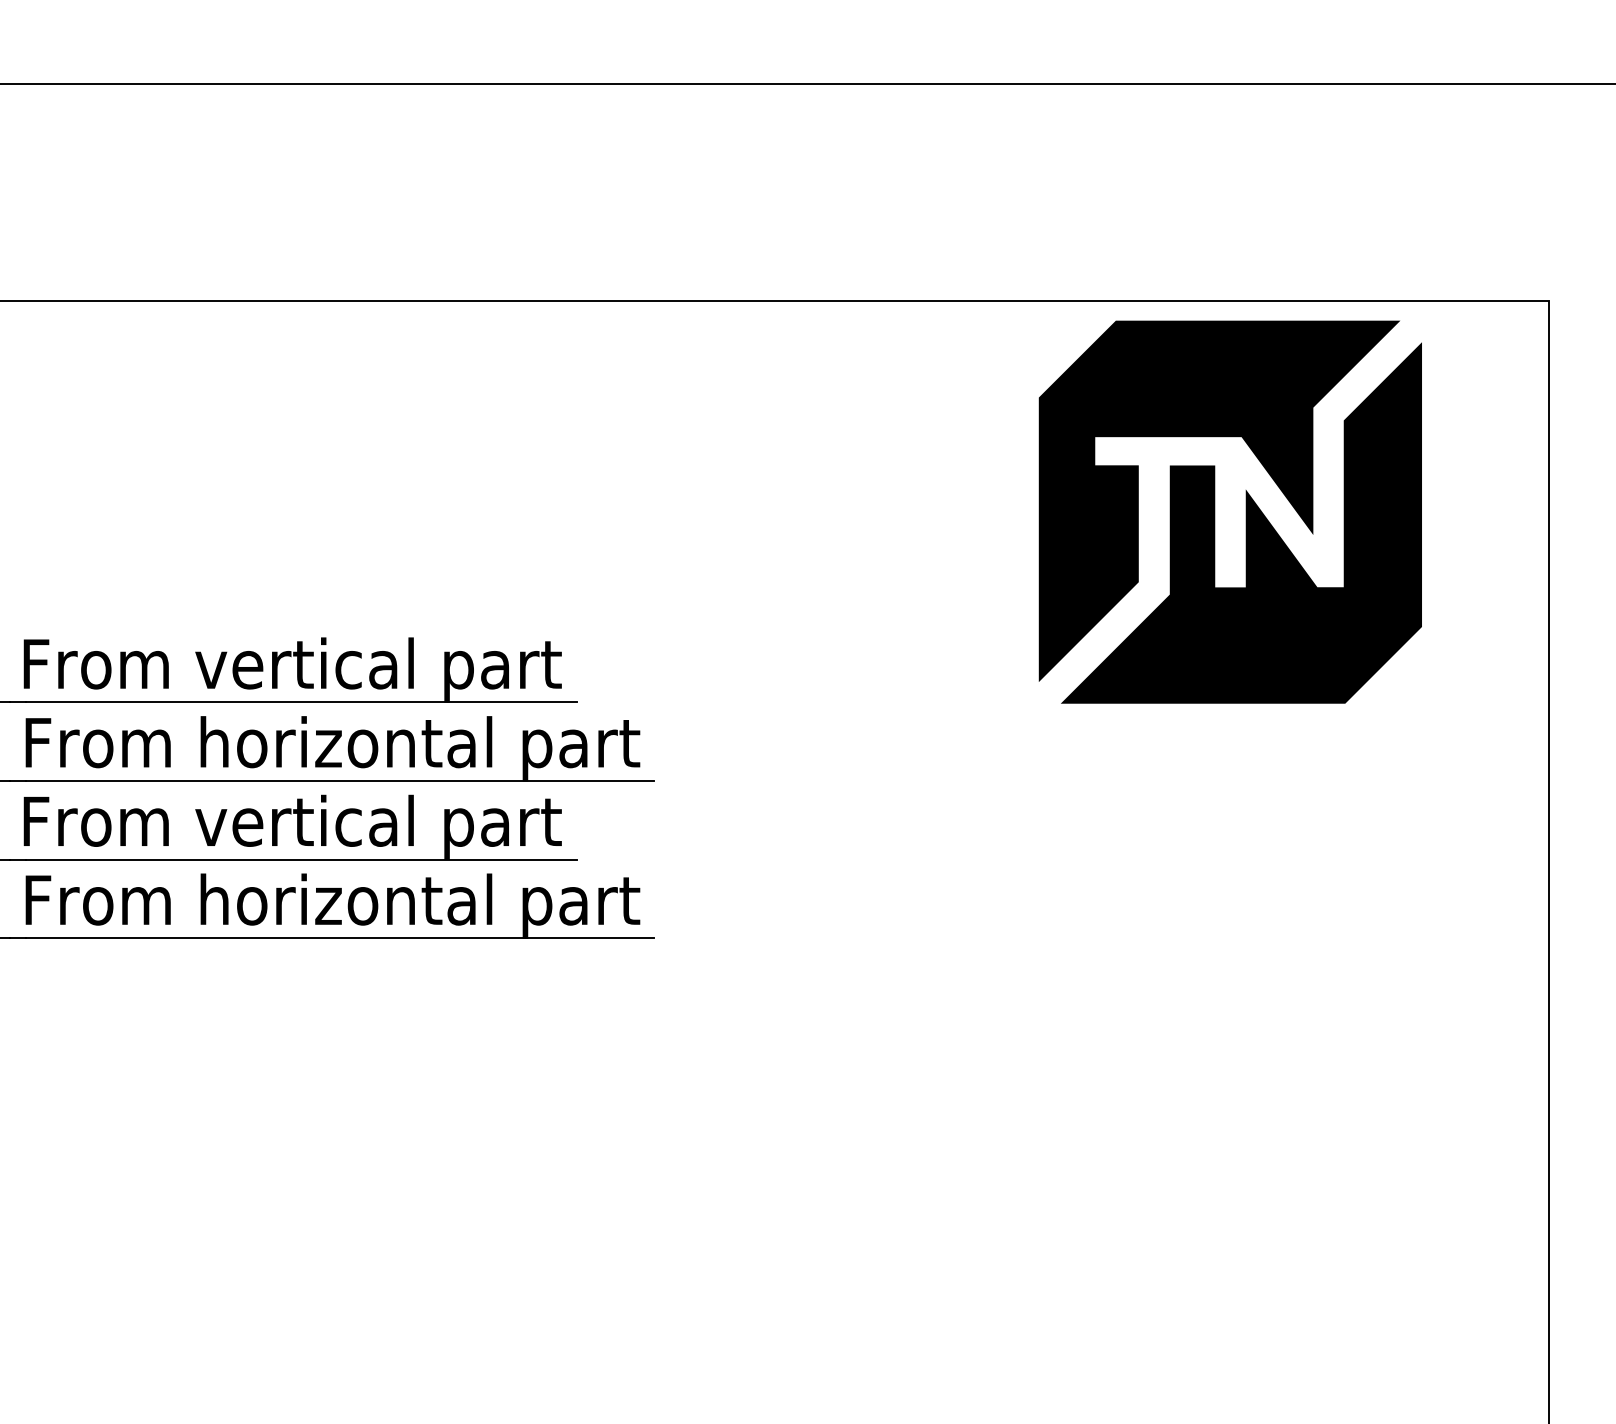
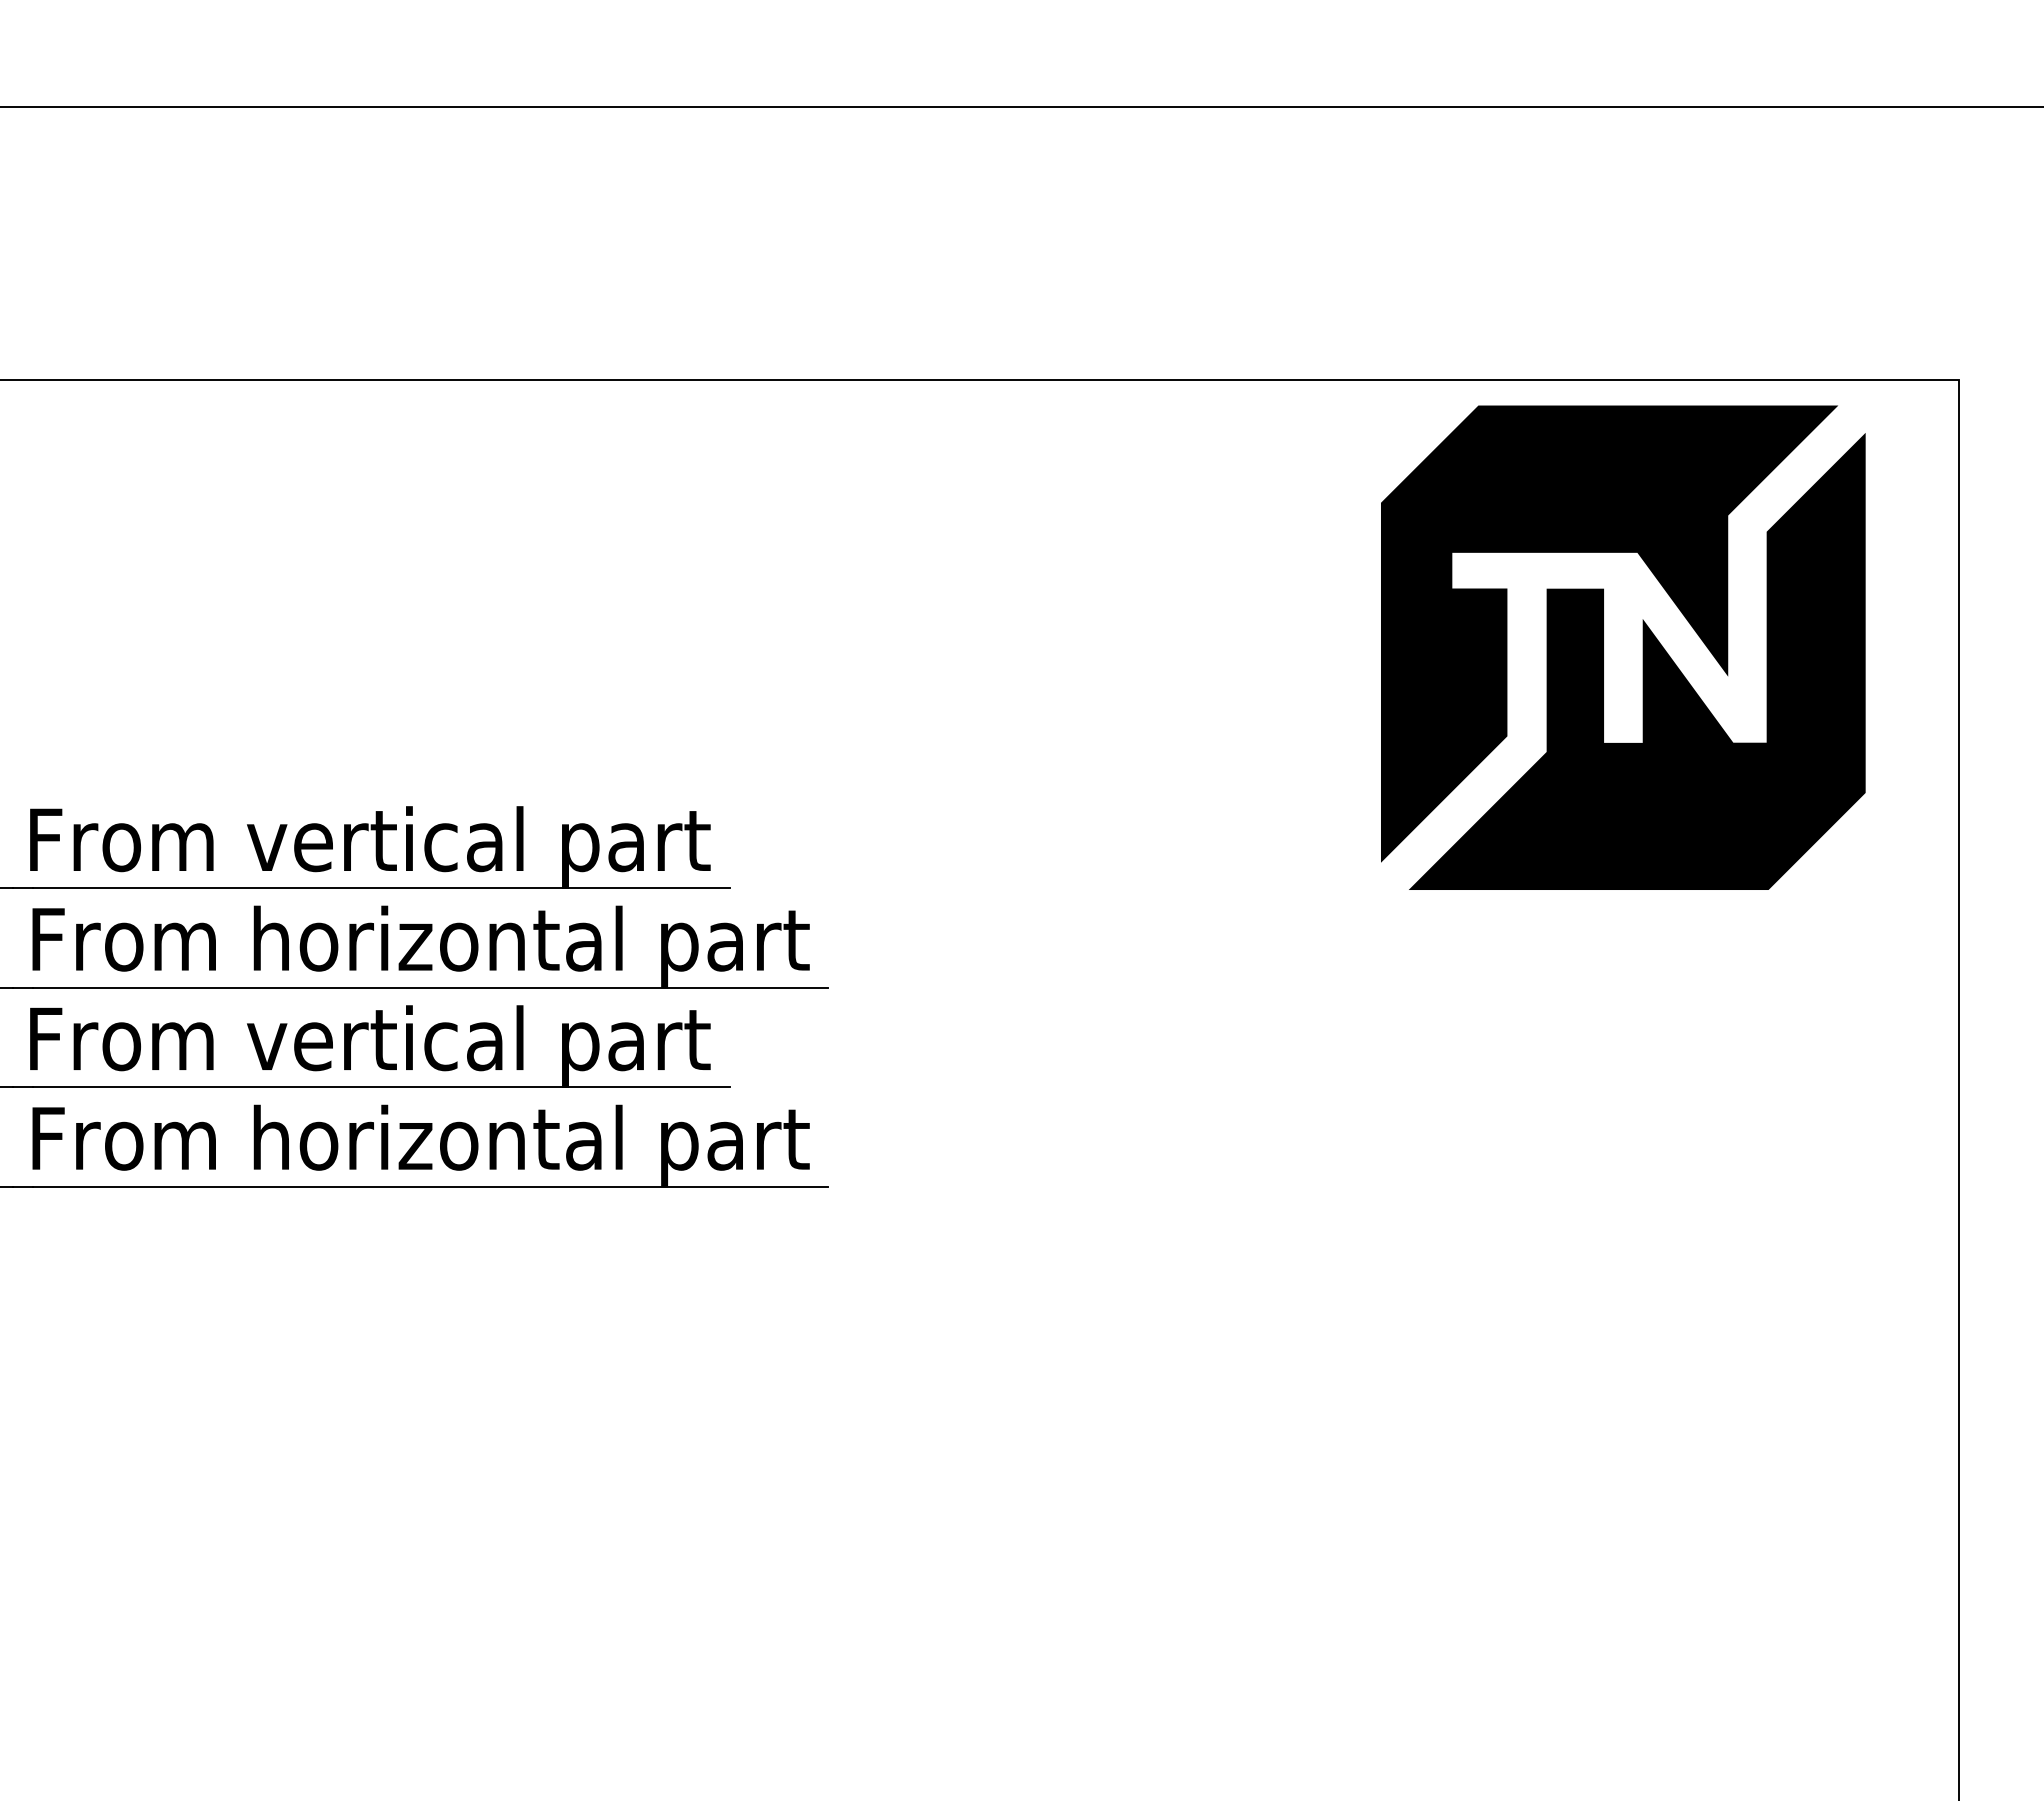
part: (1245, 511) -> (1642, 647), moved

